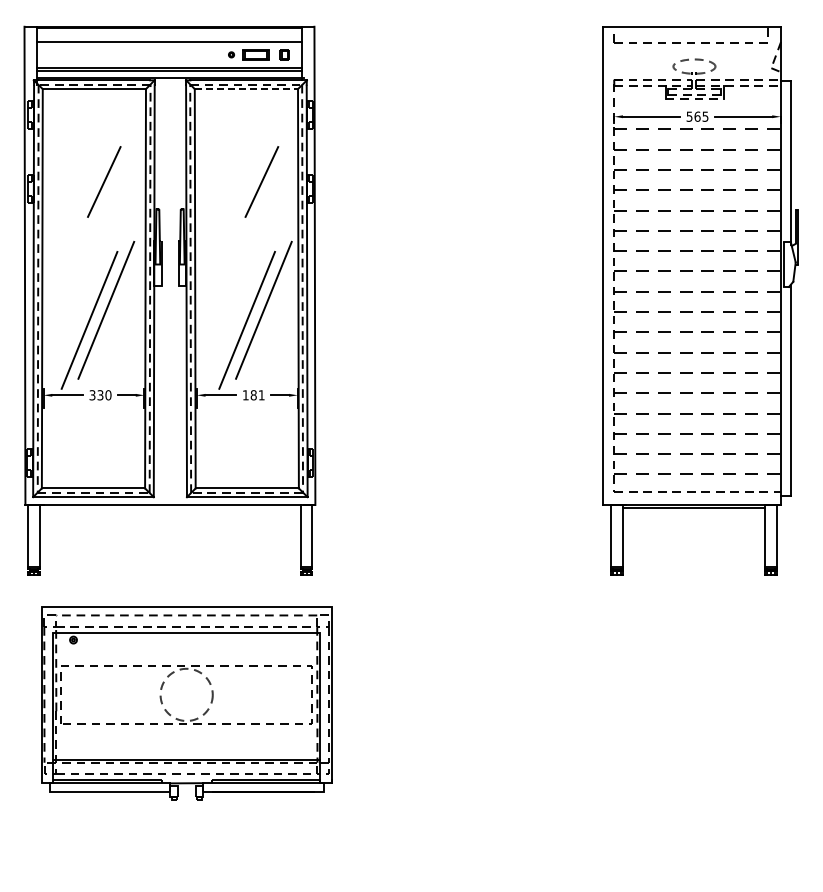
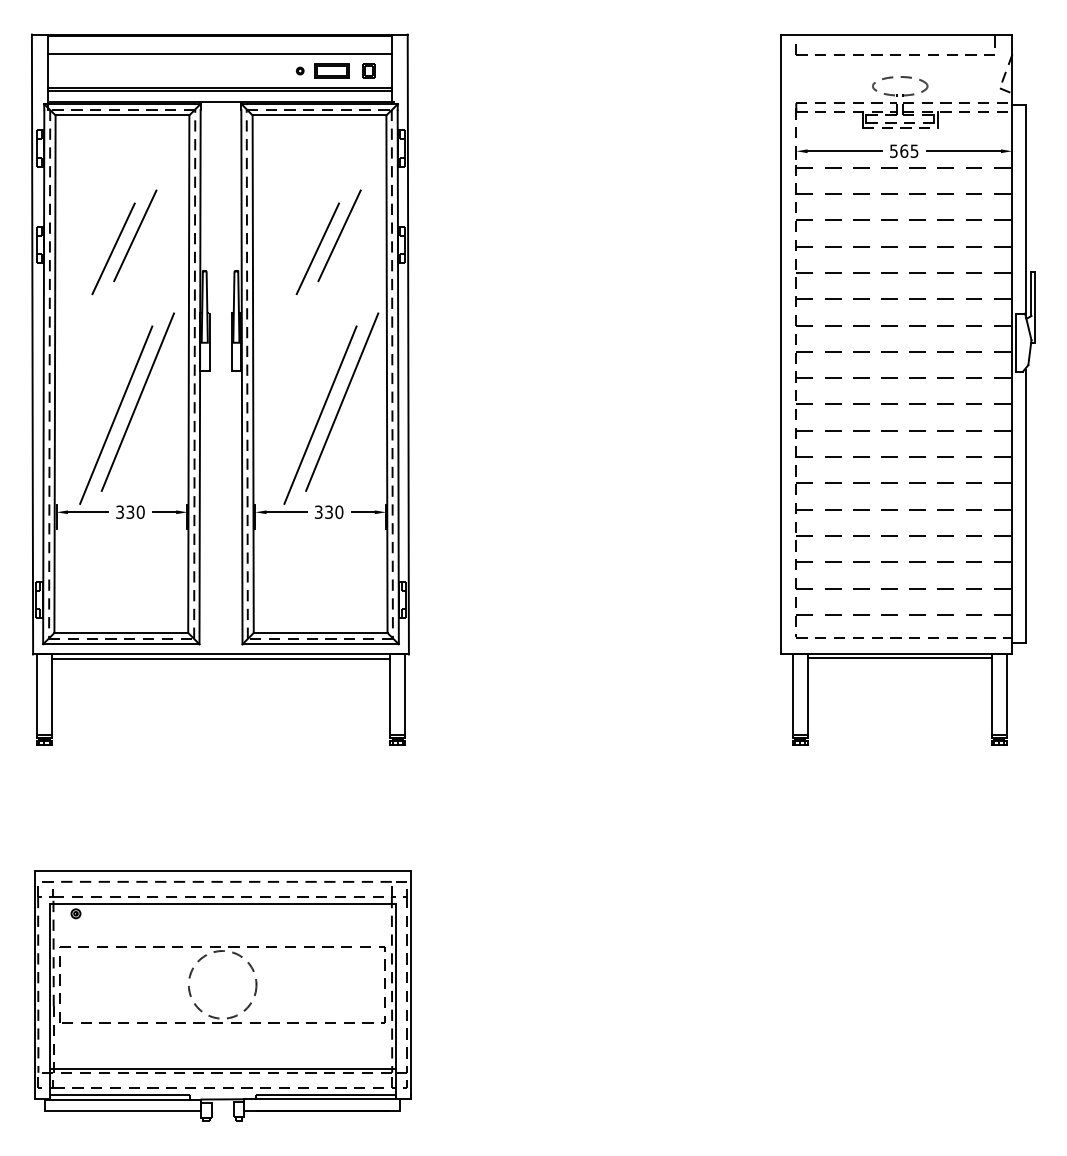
line: (246, 89) -> (319, 115), dashed -> solid
line: (87, 191) -> (113, 248), added
line: (244, 191) -> (317, 248), added
text: (253, 395) -> (328, 512), 181 -> 330
line: (169, 508) -> (219, 659), added
part: (186, 703) -> (222, 995), moved

